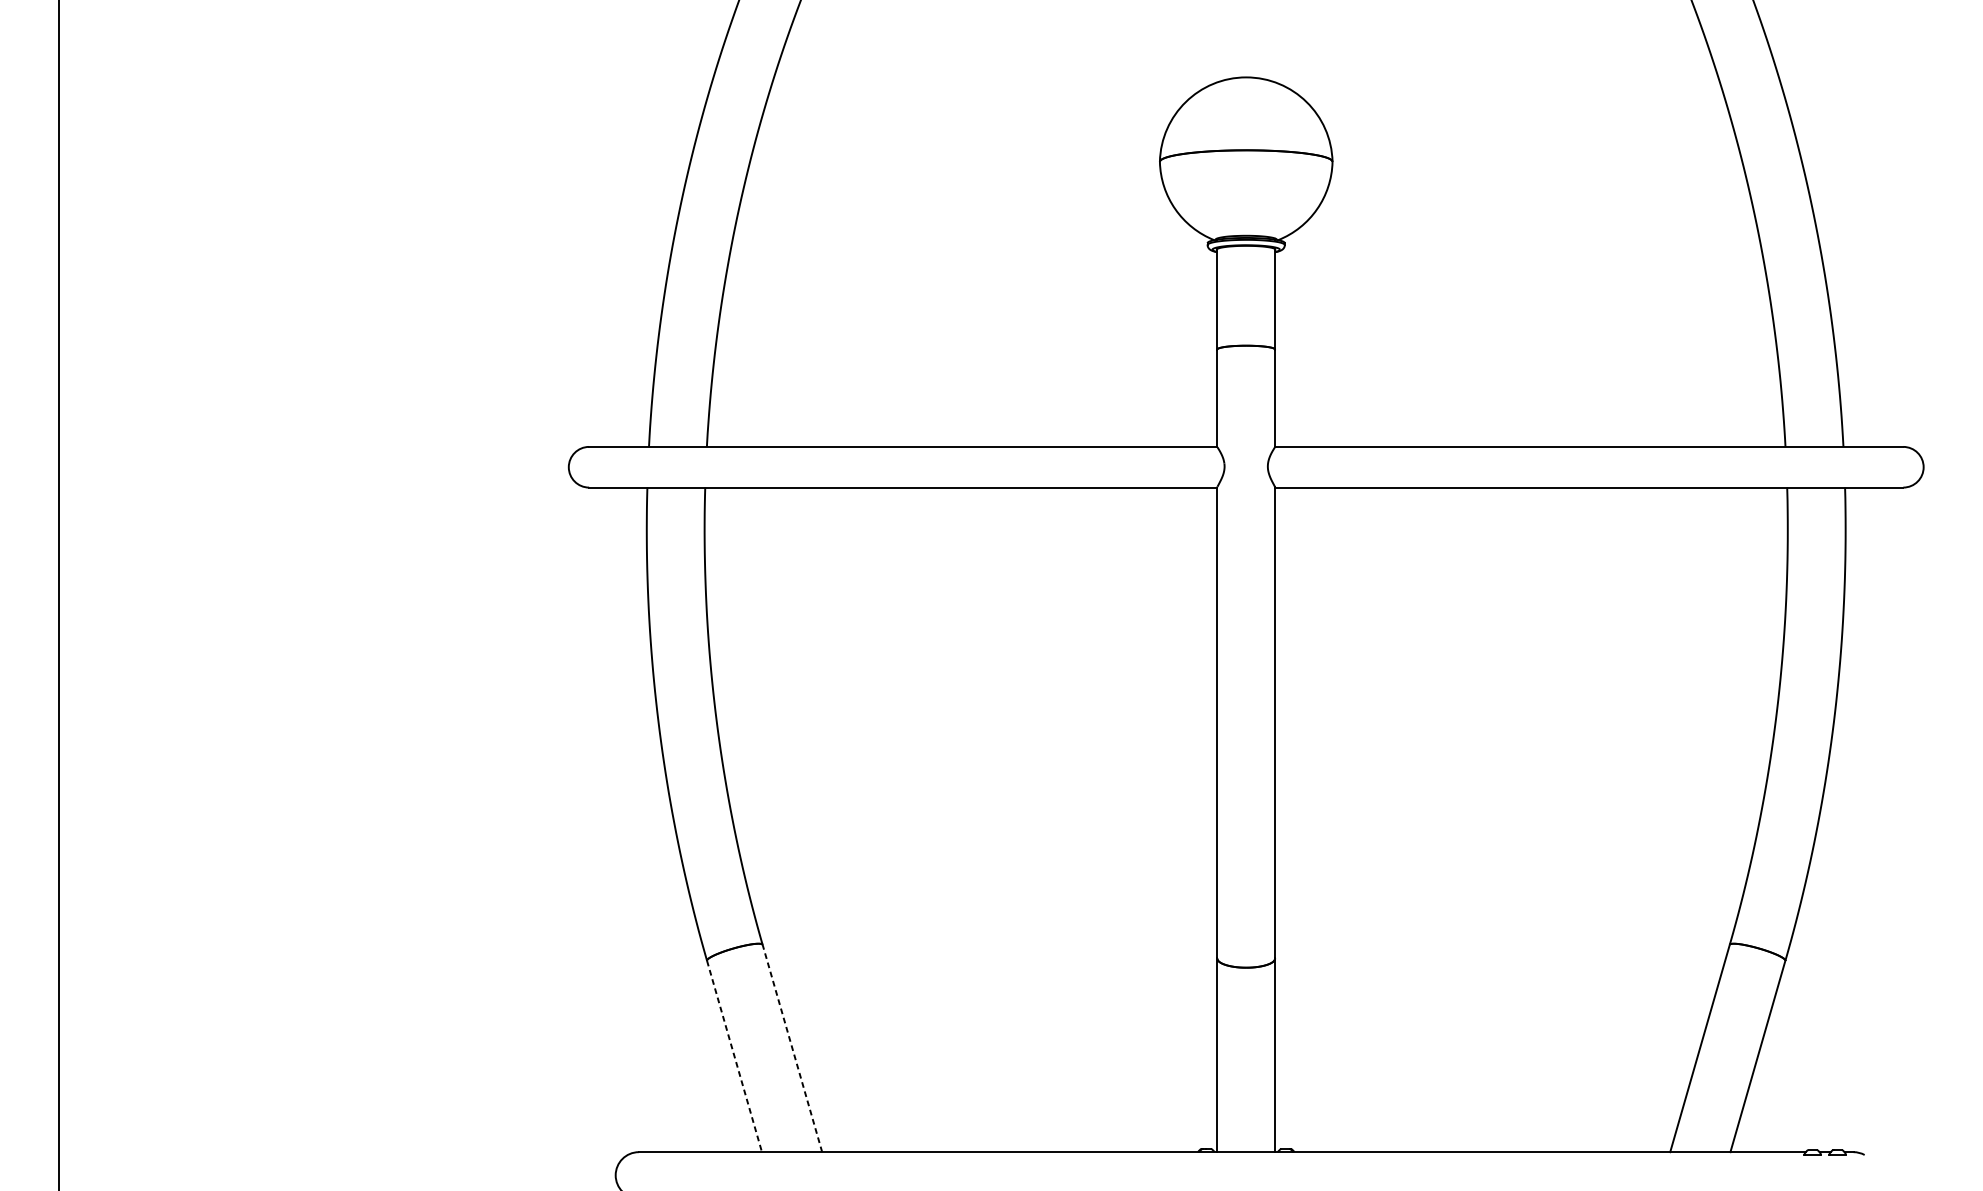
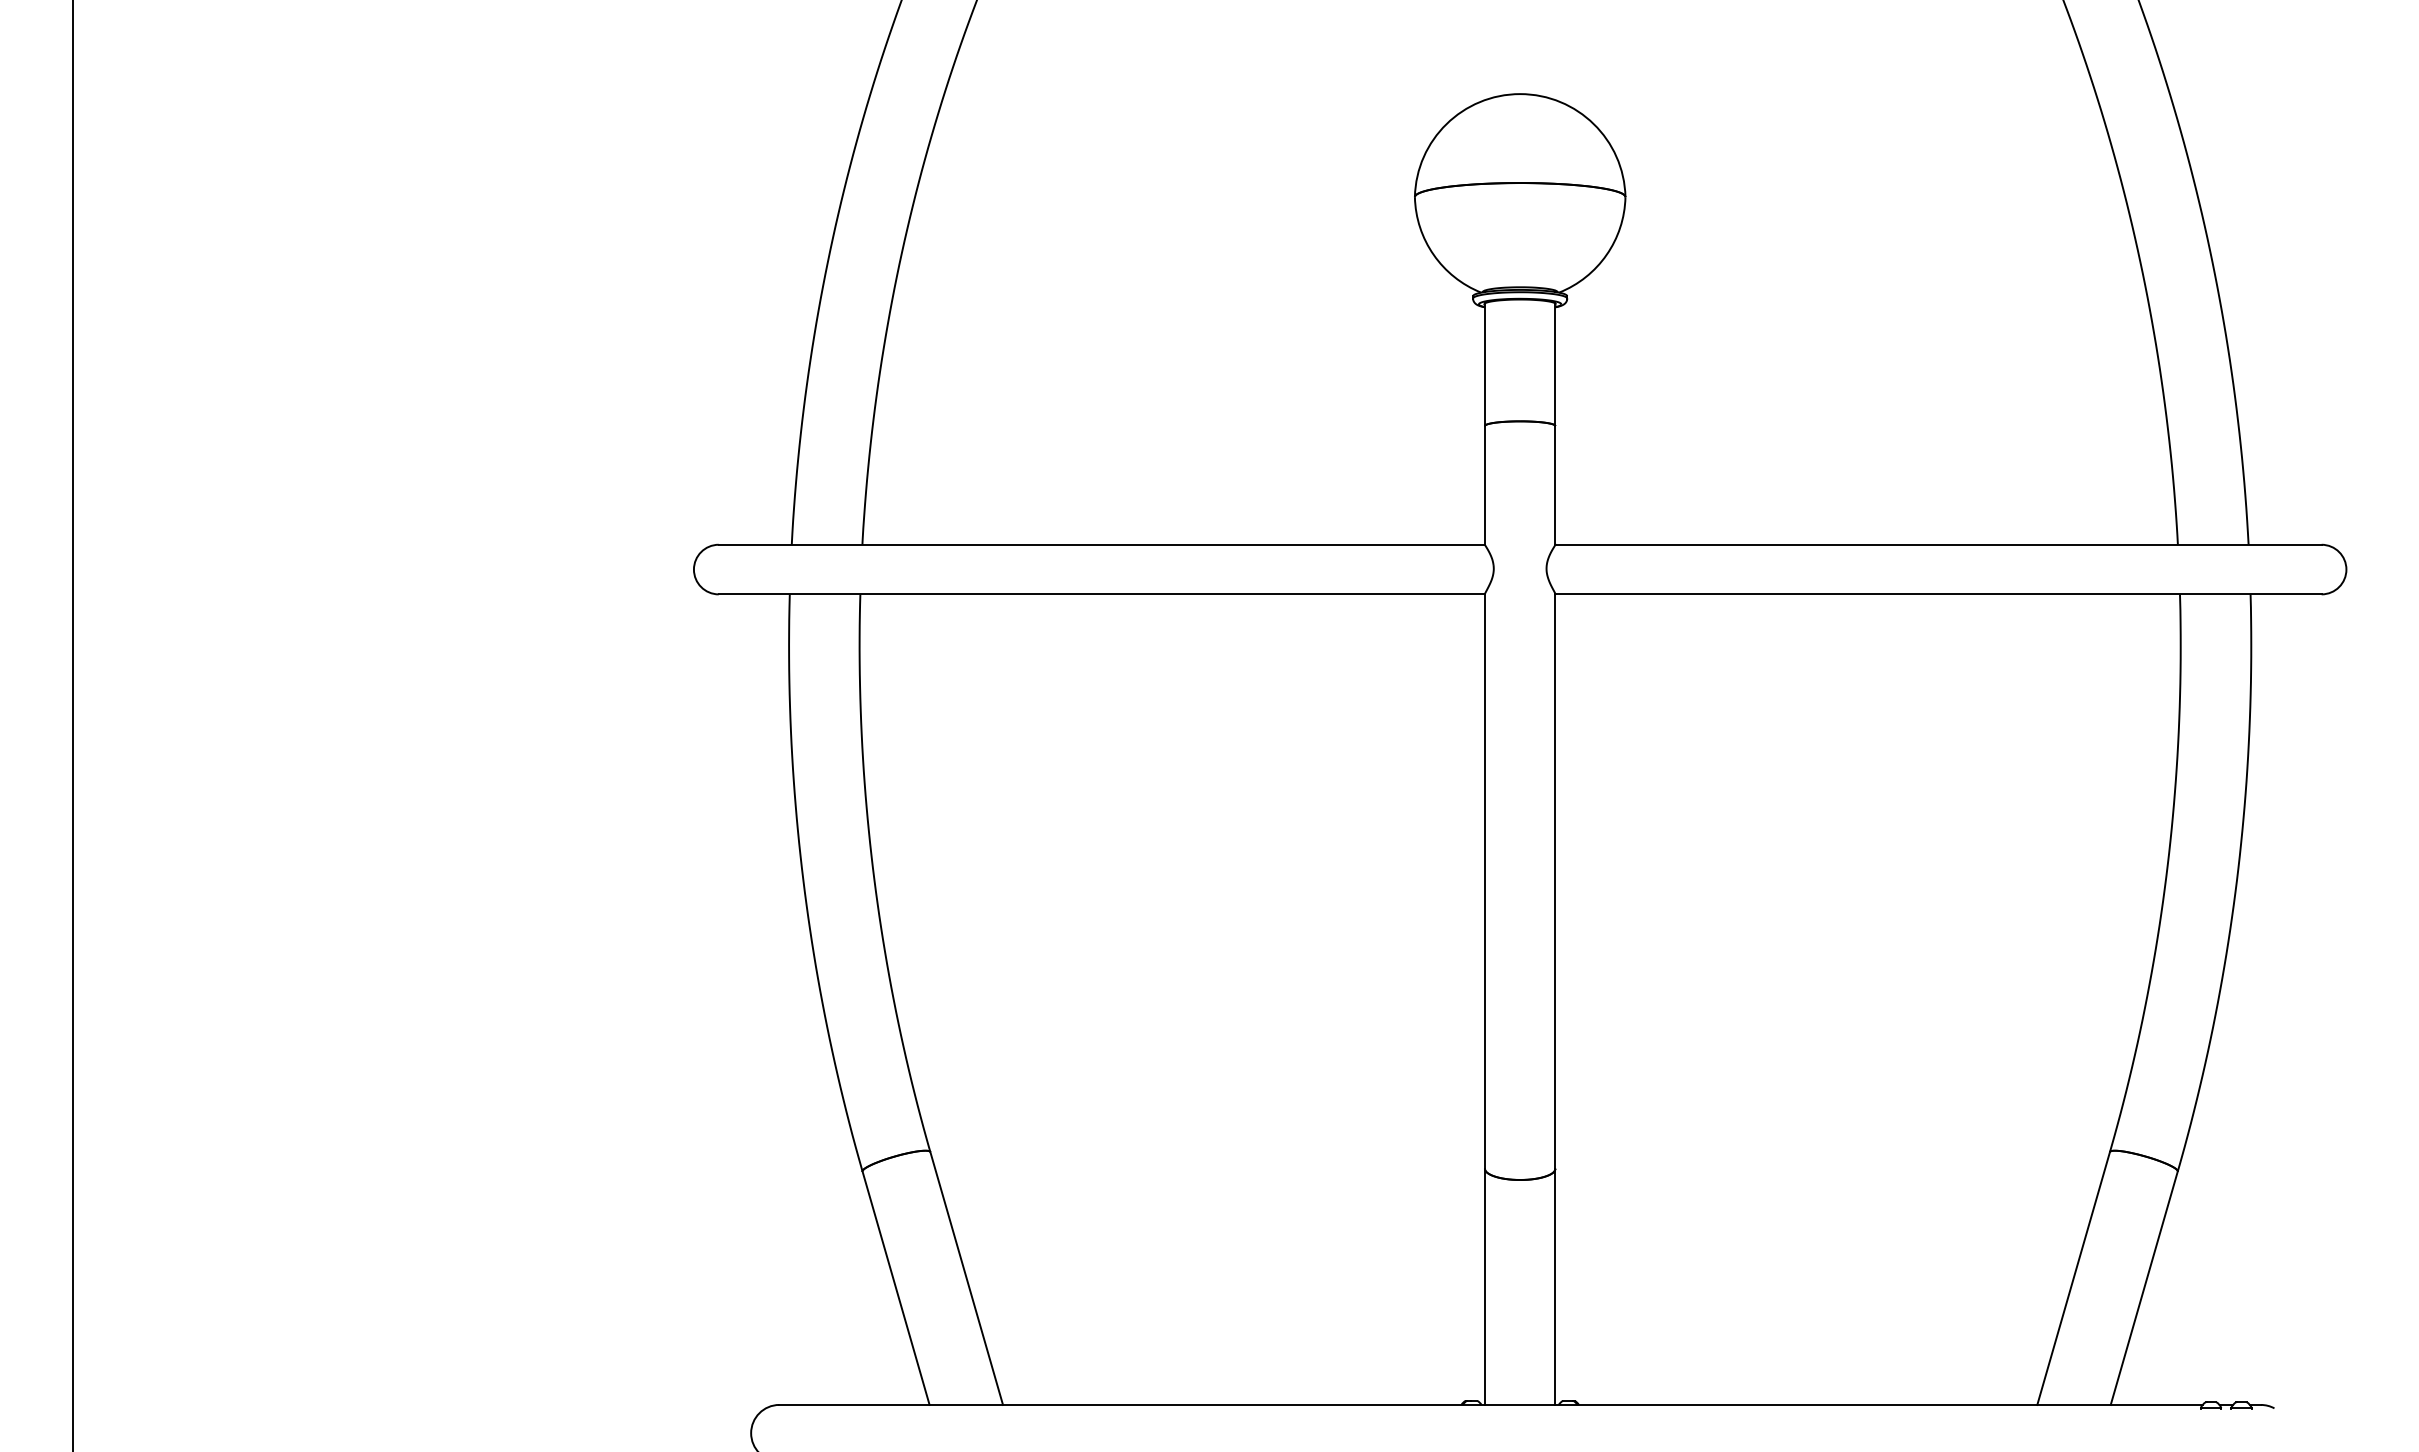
line: (792, 1048) -> (966, 1278), dashed -> solid
line: (734, 1056) -> (896, 1288), dashed -> solid

